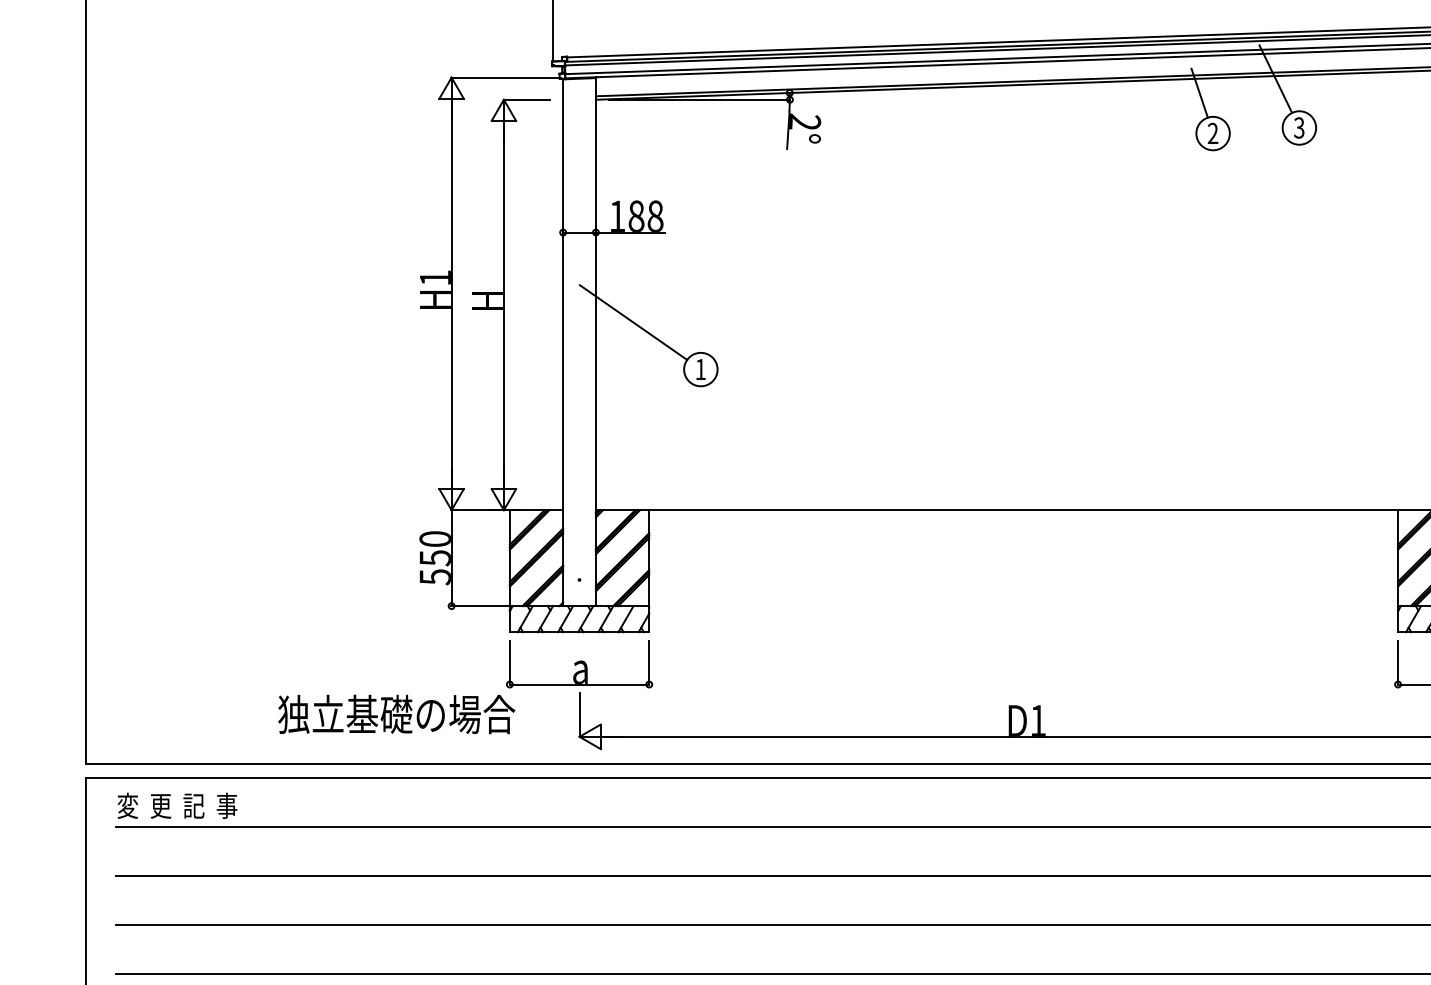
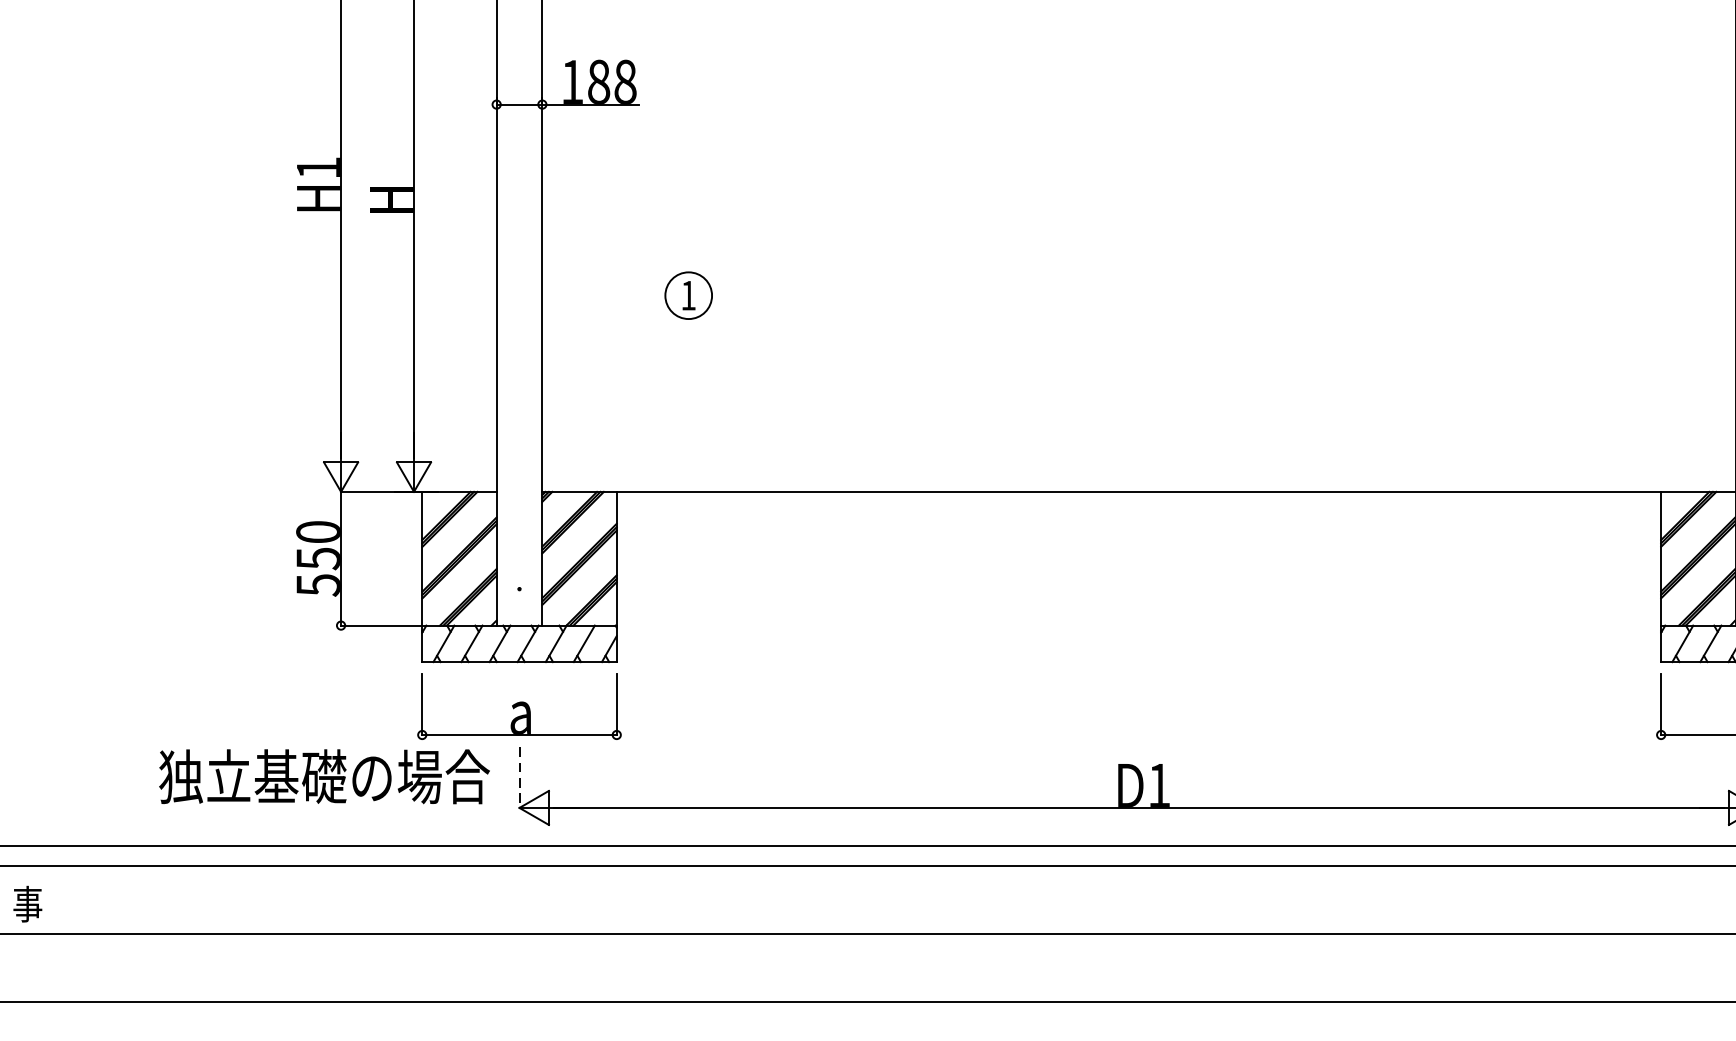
line: (633, 322) -> (594, 230), removed
text: (396, 714) -> (324, 776), moved
line: (579, 715) -> (519, 778), solid -> dashed

